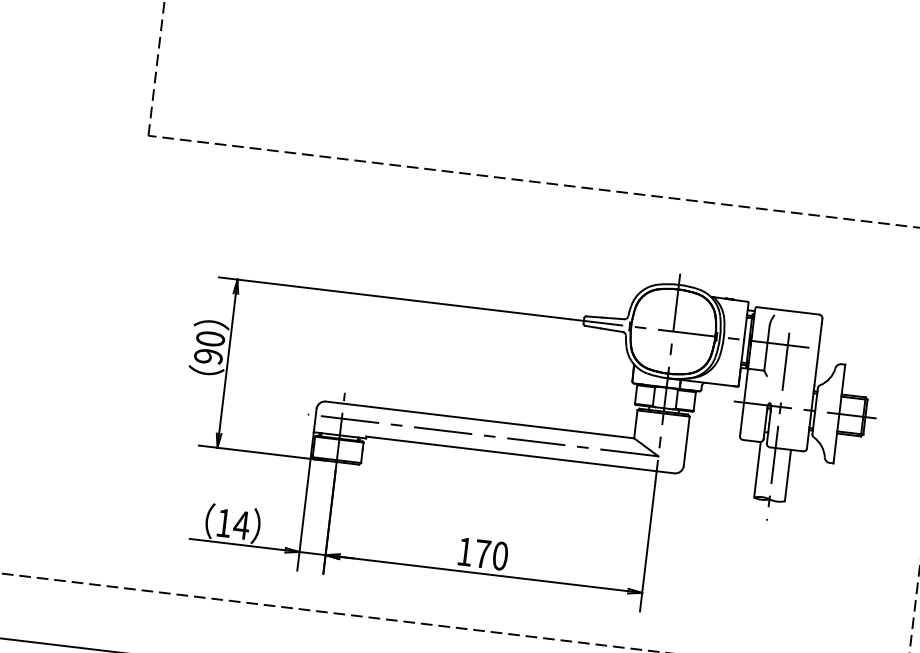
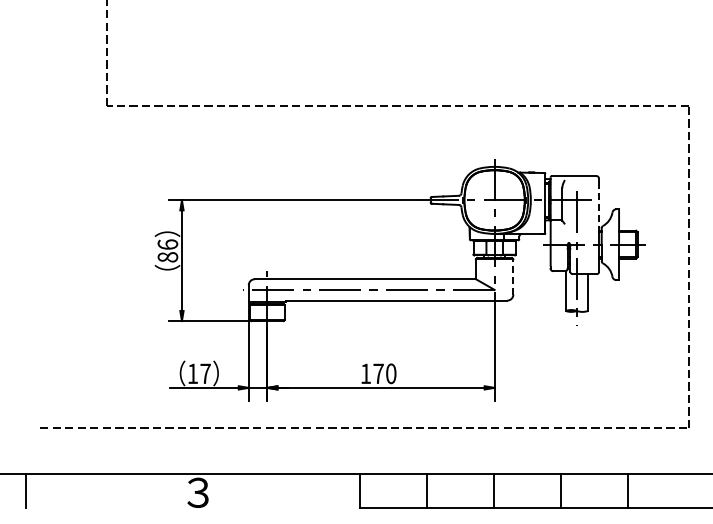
text: (209, 347) -> (167, 250), 90 -> 86
line: (818, 354) -> (599, 204), solid -> dashed
line: (686, 440) -> (513, 276), solid -> dashed
text: (241, 524) -> (205, 373), 14 -> 17

